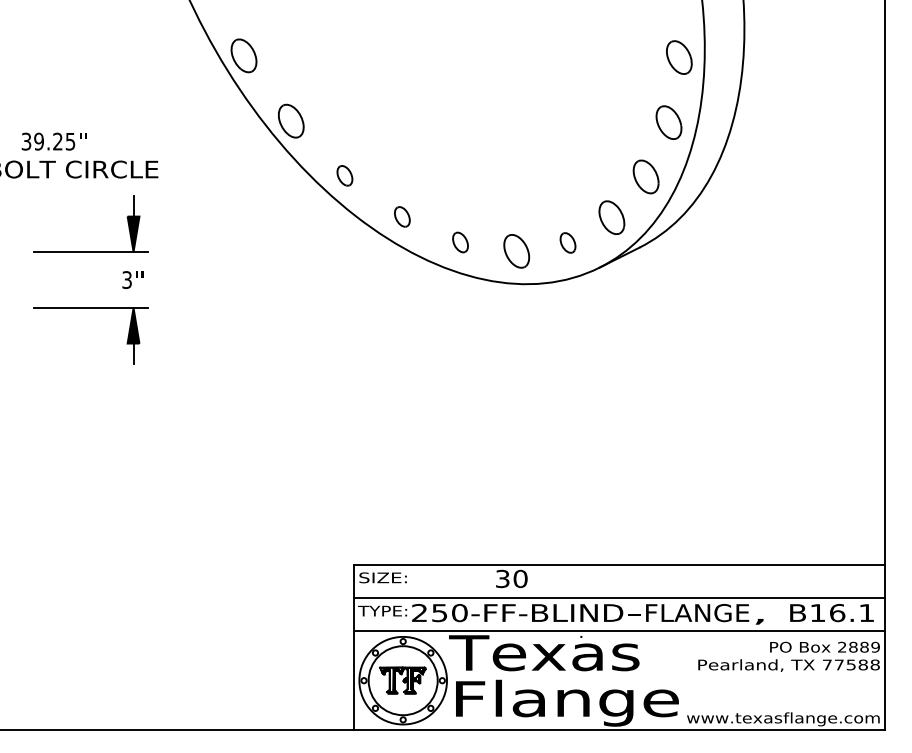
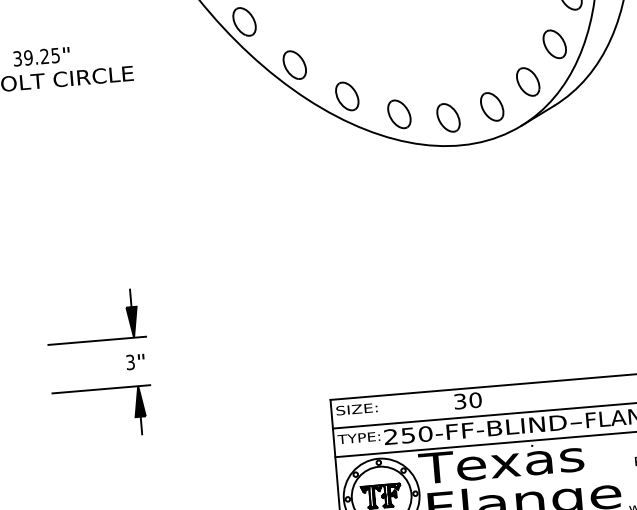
part: (344, 175) -> (294, 64), size x1.67
part: (402, 216) -> (347, 96), size x1.67
part: (460, 242) -> (399, 114), size x1.67
part: (567, 242) -> (491, 106), size x1.67
part: (90, 252) -> (96, 341), moved

